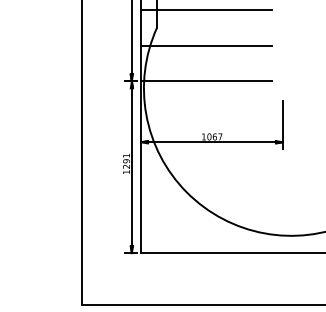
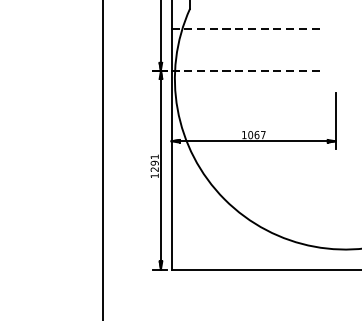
line: (207, 45) -> (248, 29), solid -> dashed
line: (207, 81) -> (248, 70), solid -> dashed

